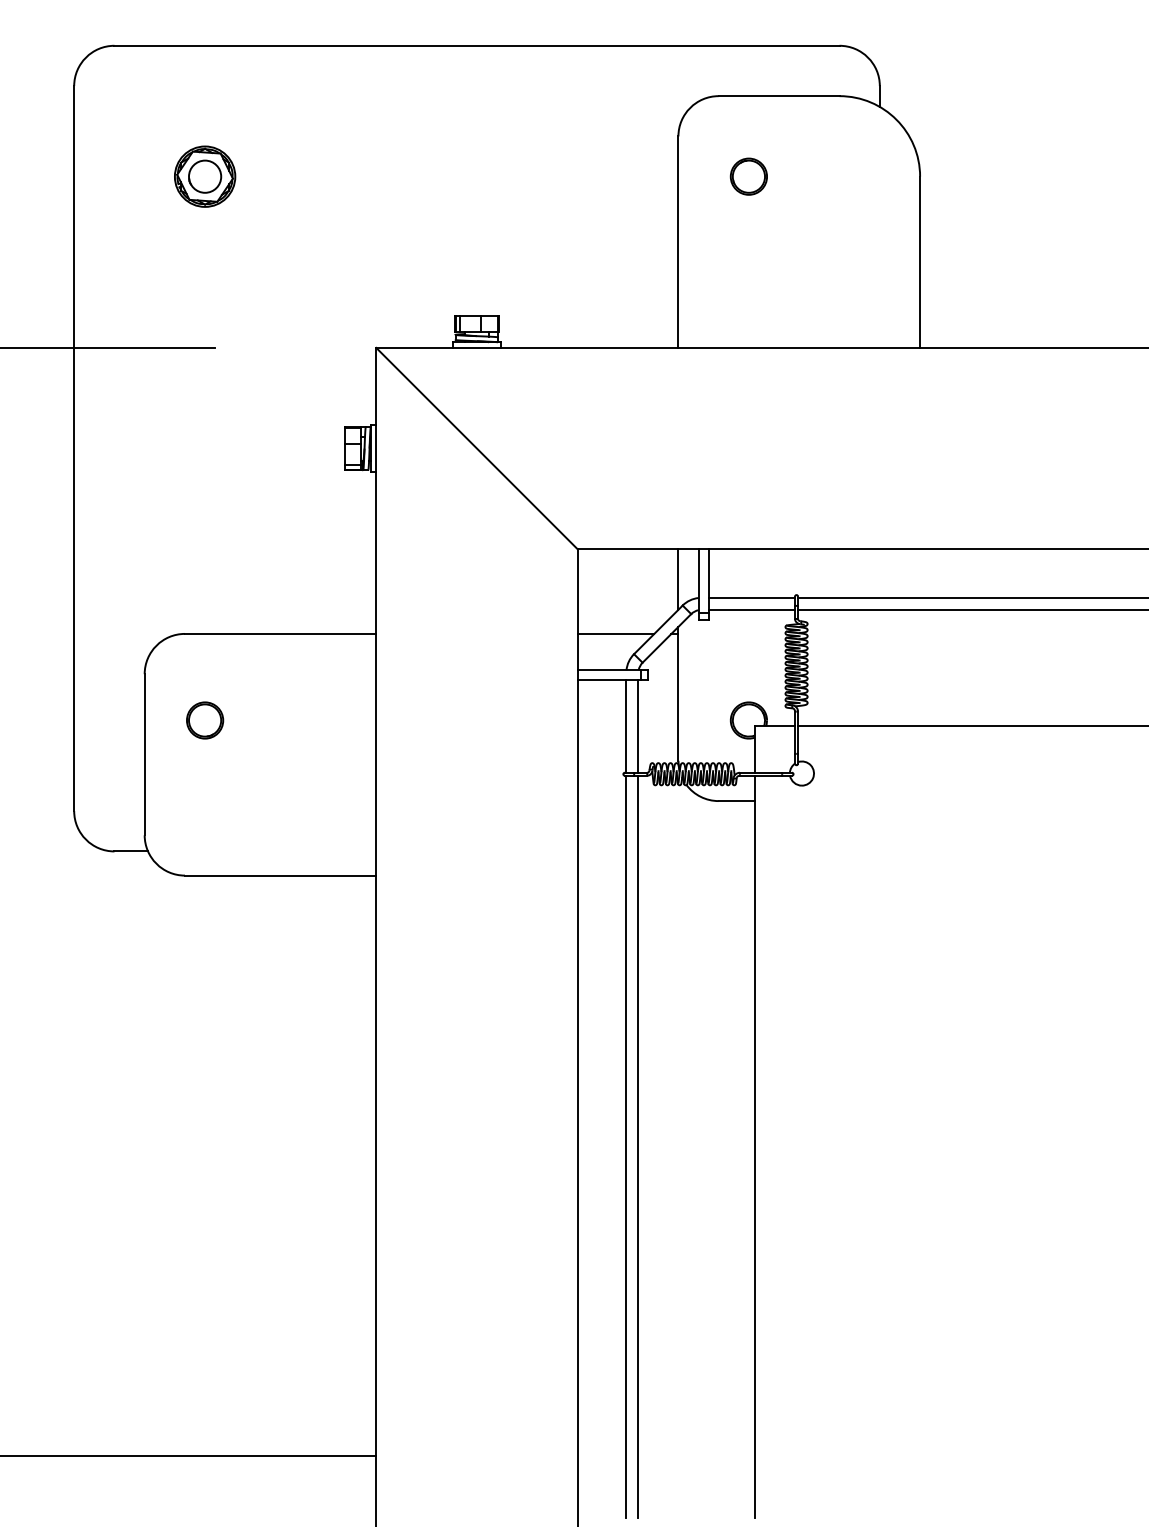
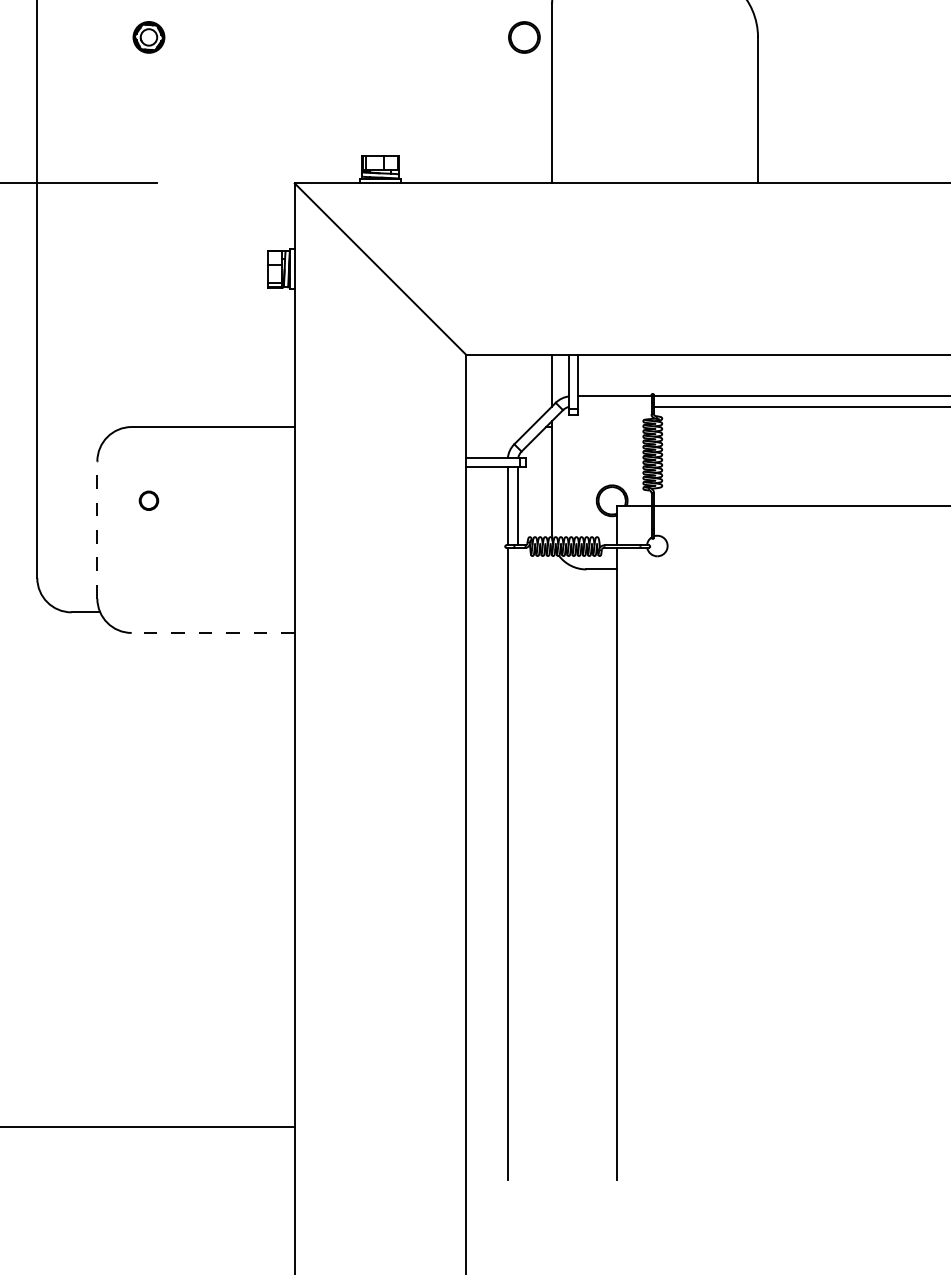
part: (205, 176) -> (149, 37), size x0.6
part: (748, 176) -> (524, 37), moved
line: (751, 609) -> (614, 406), removed
line: (615, 633) -> (498, 426), removed
part: (205, 720) -> (149, 500), size x0.6
line: (144, 754) -> (97, 529), solid -> dashed
line: (280, 875) -> (213, 632), solid -> dashed
line: (638, 1146) -> (518, 863), removed

